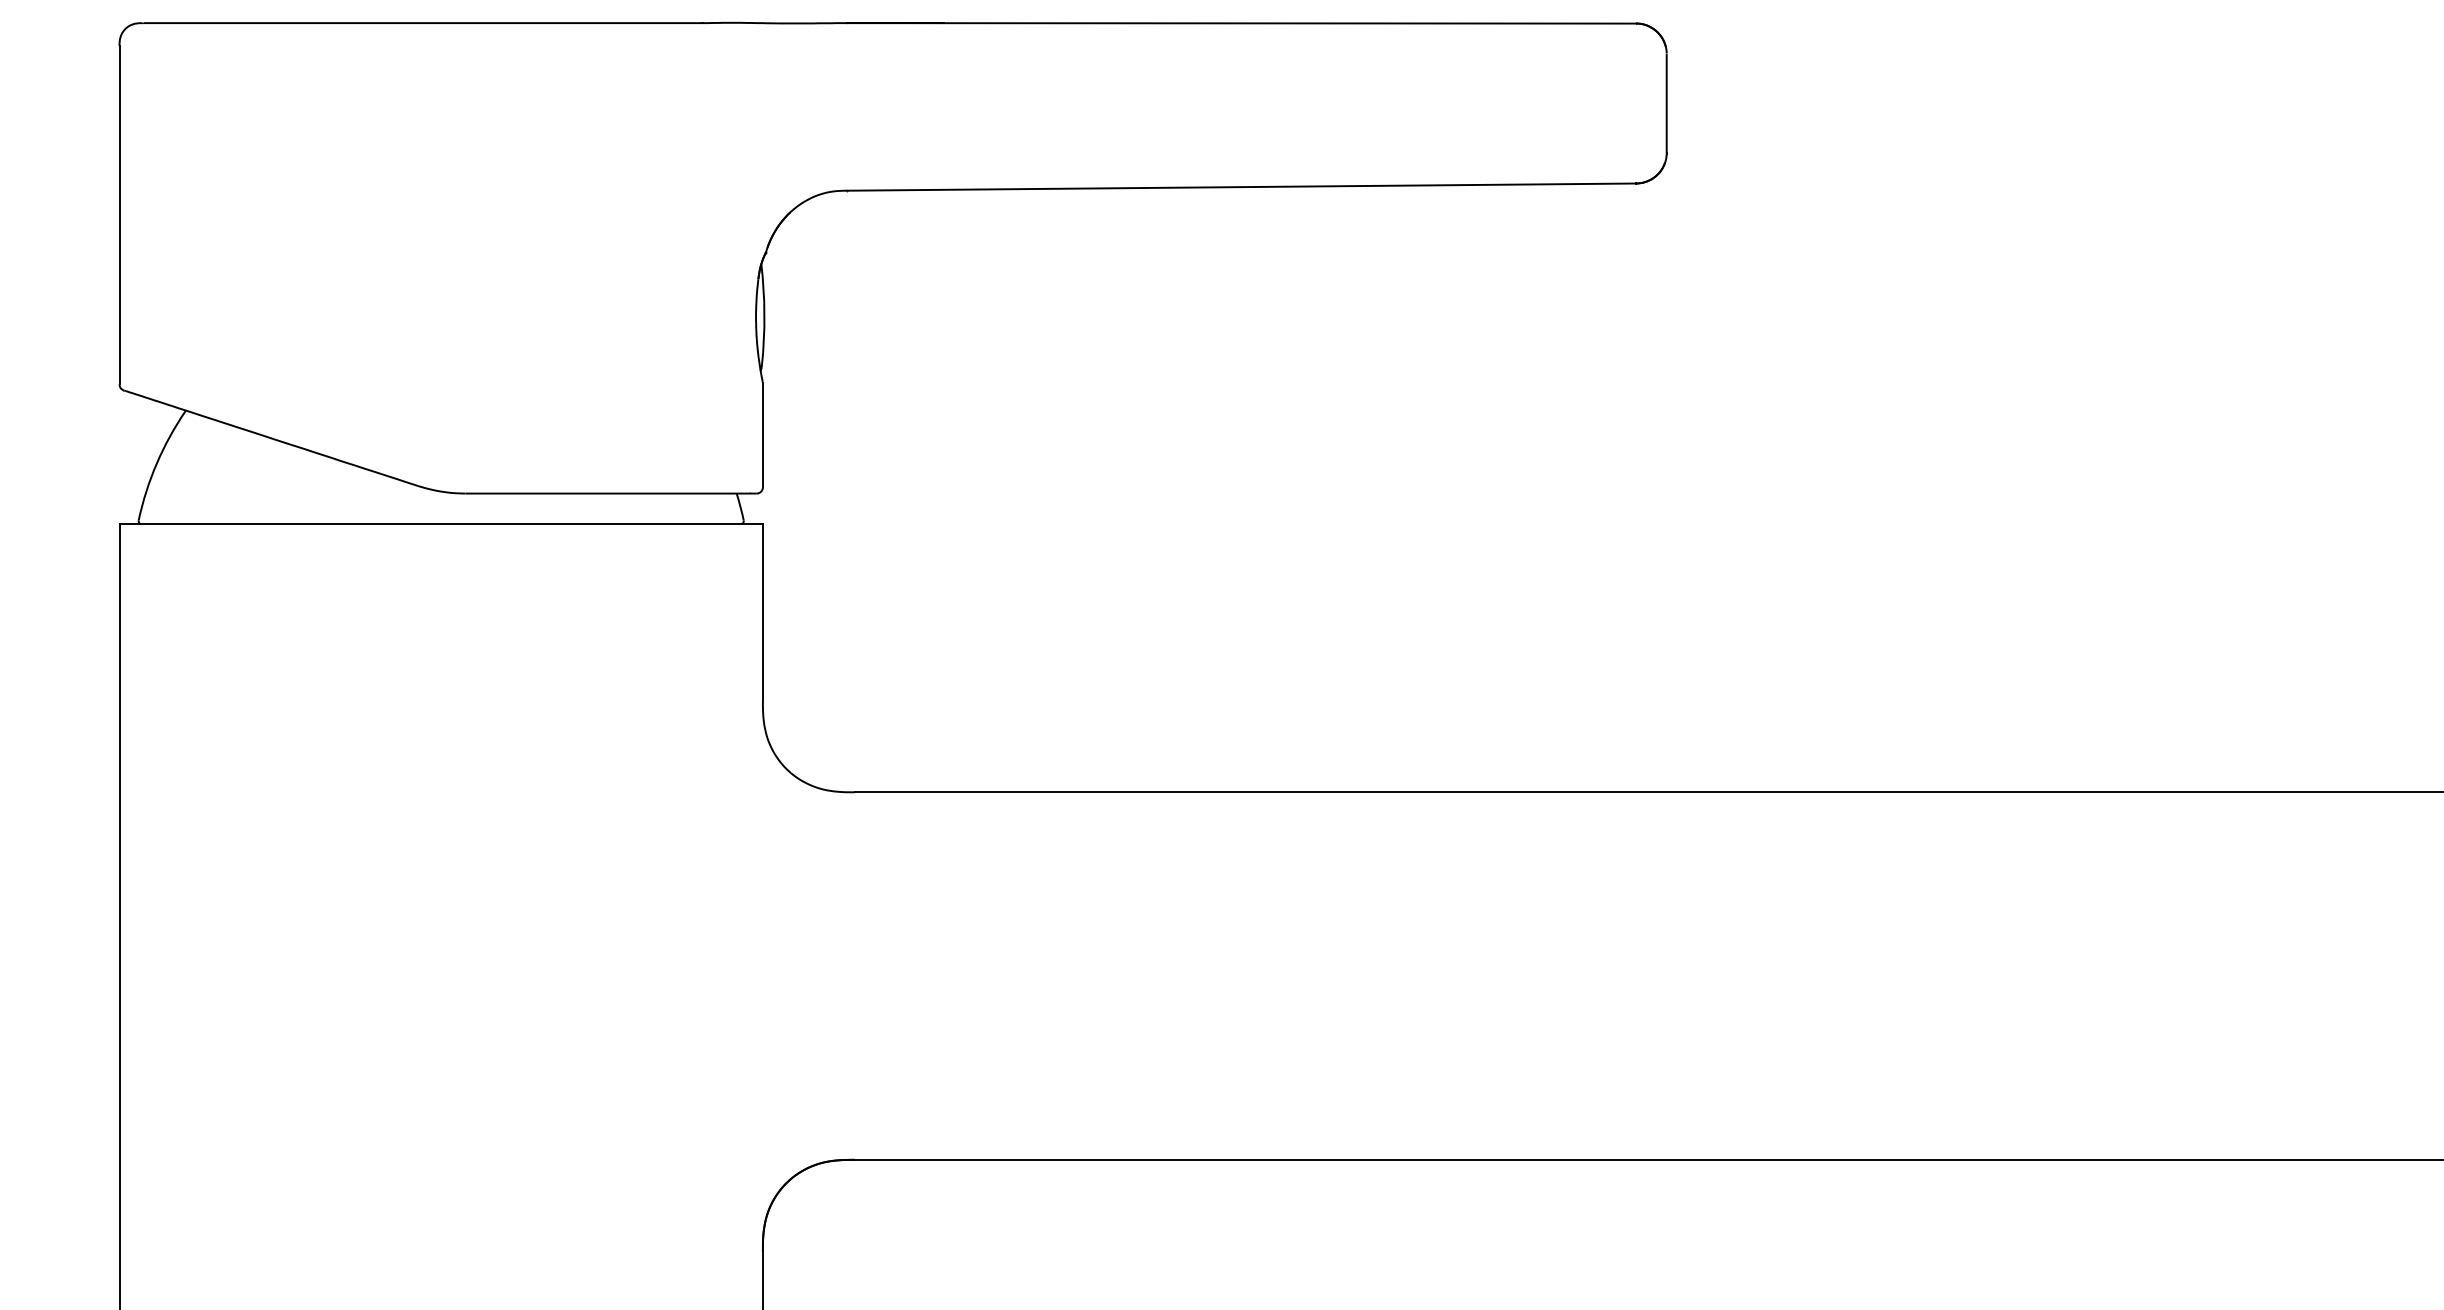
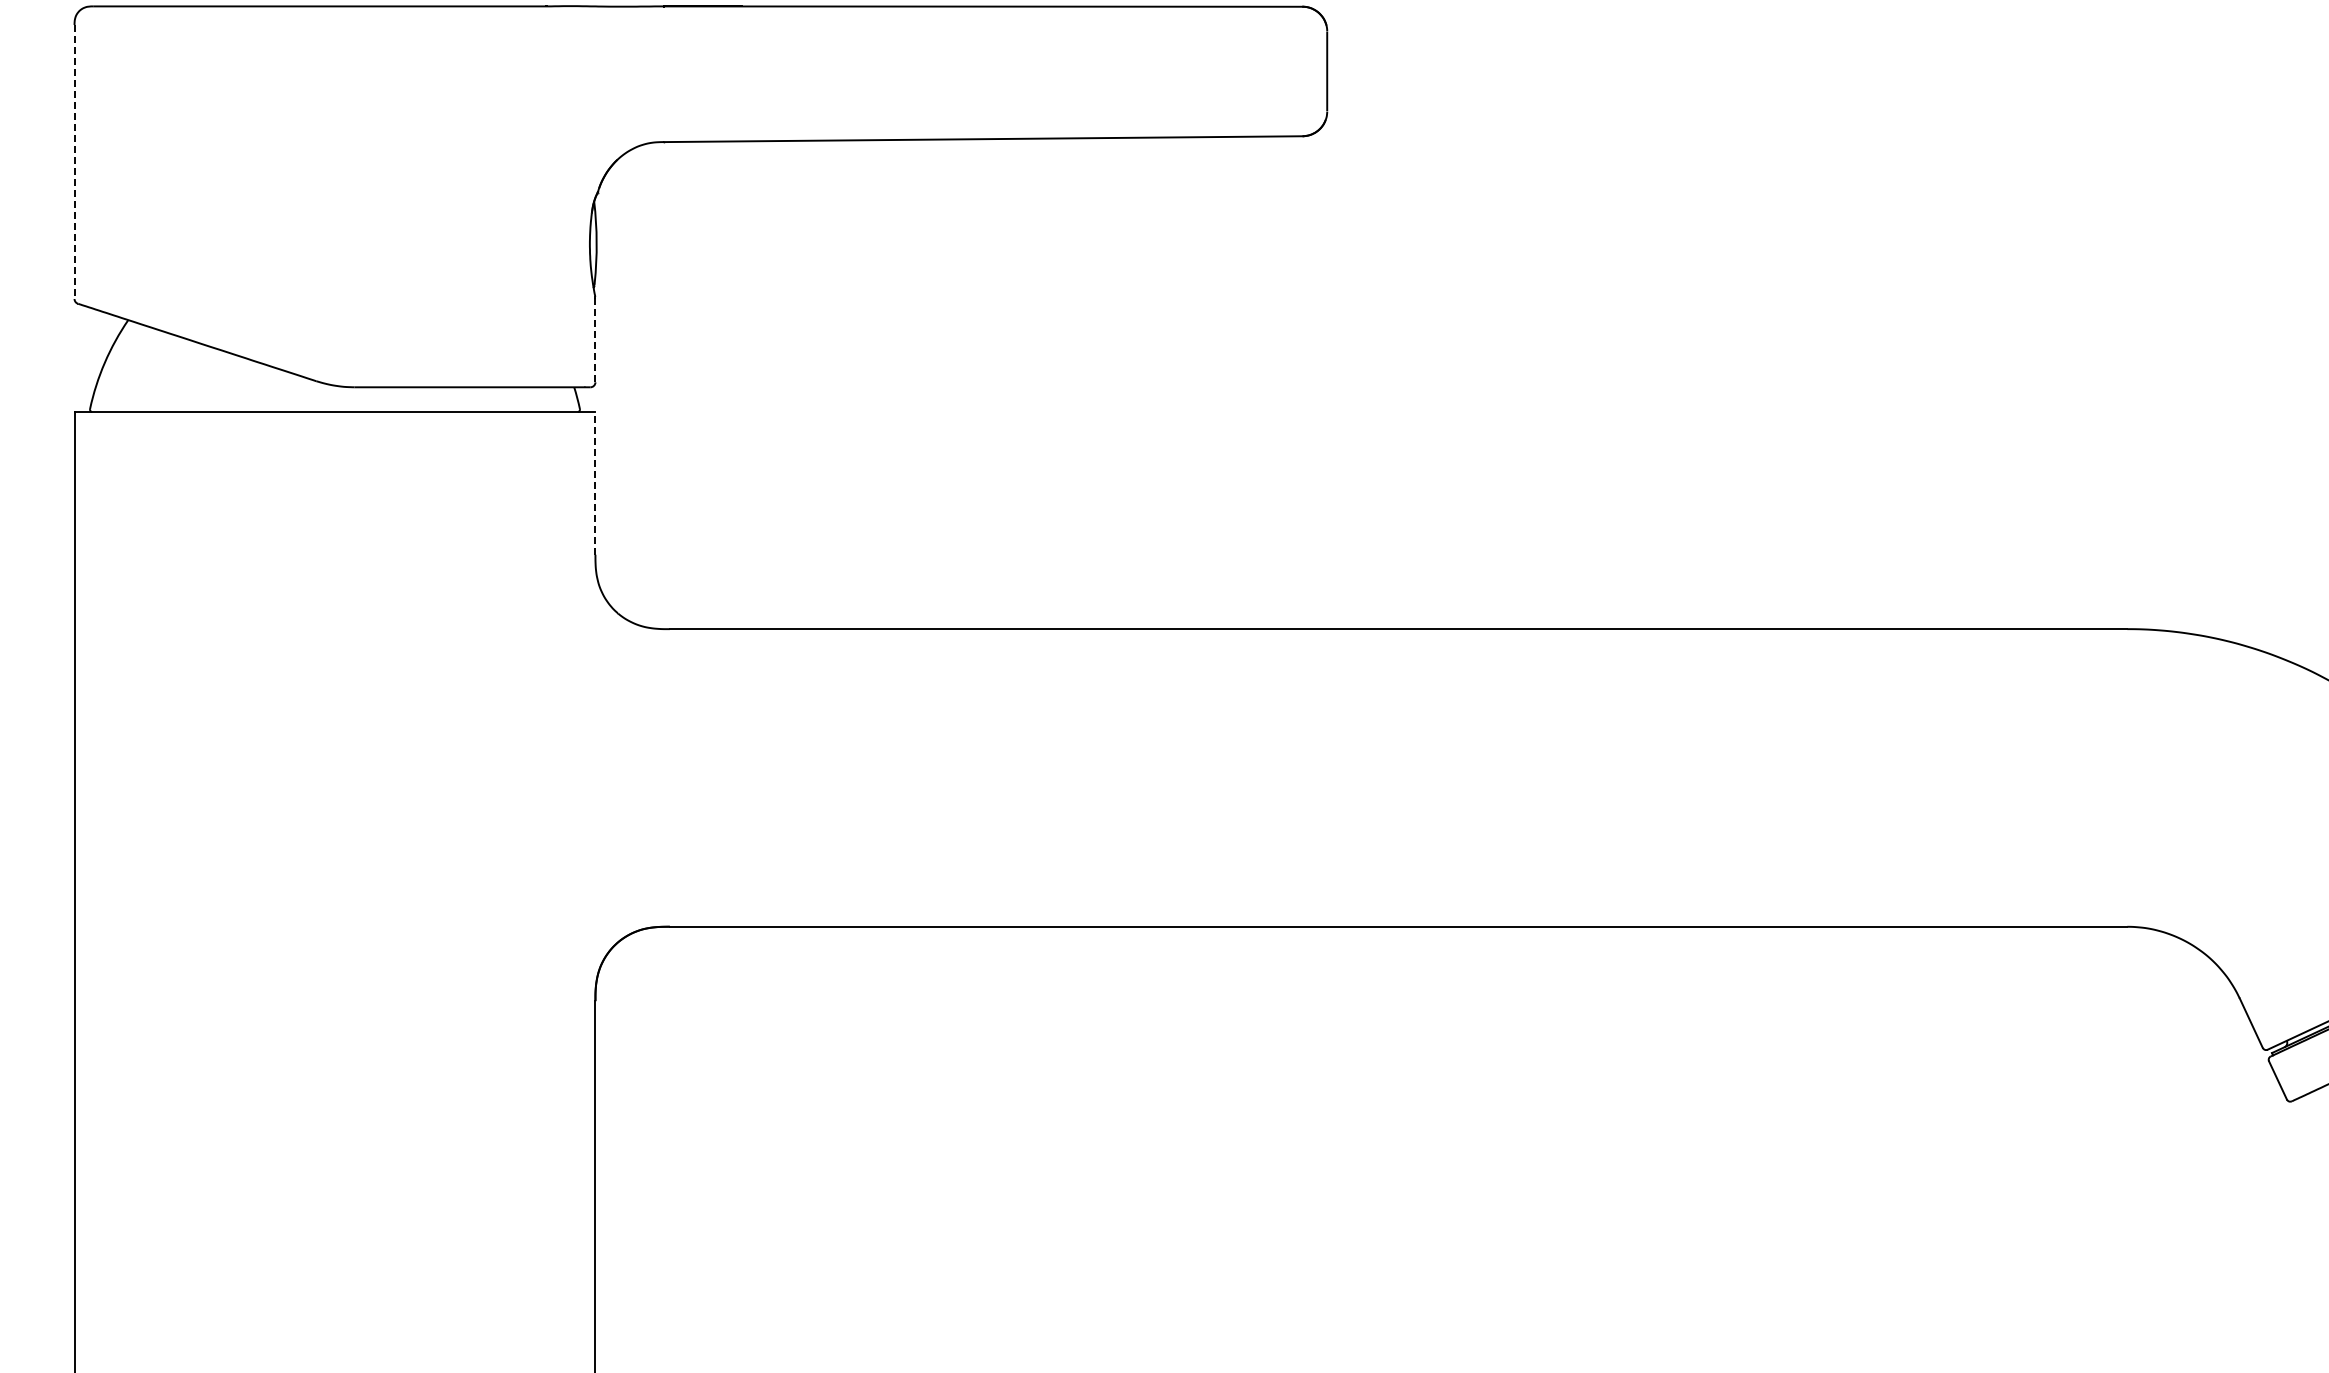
line: (119, 215) -> (74, 162), solid -> dashed
line: (762, 434) -> (595, 339), solid -> dashed
line: (762, 611) -> (595, 482), solid -> dashed

